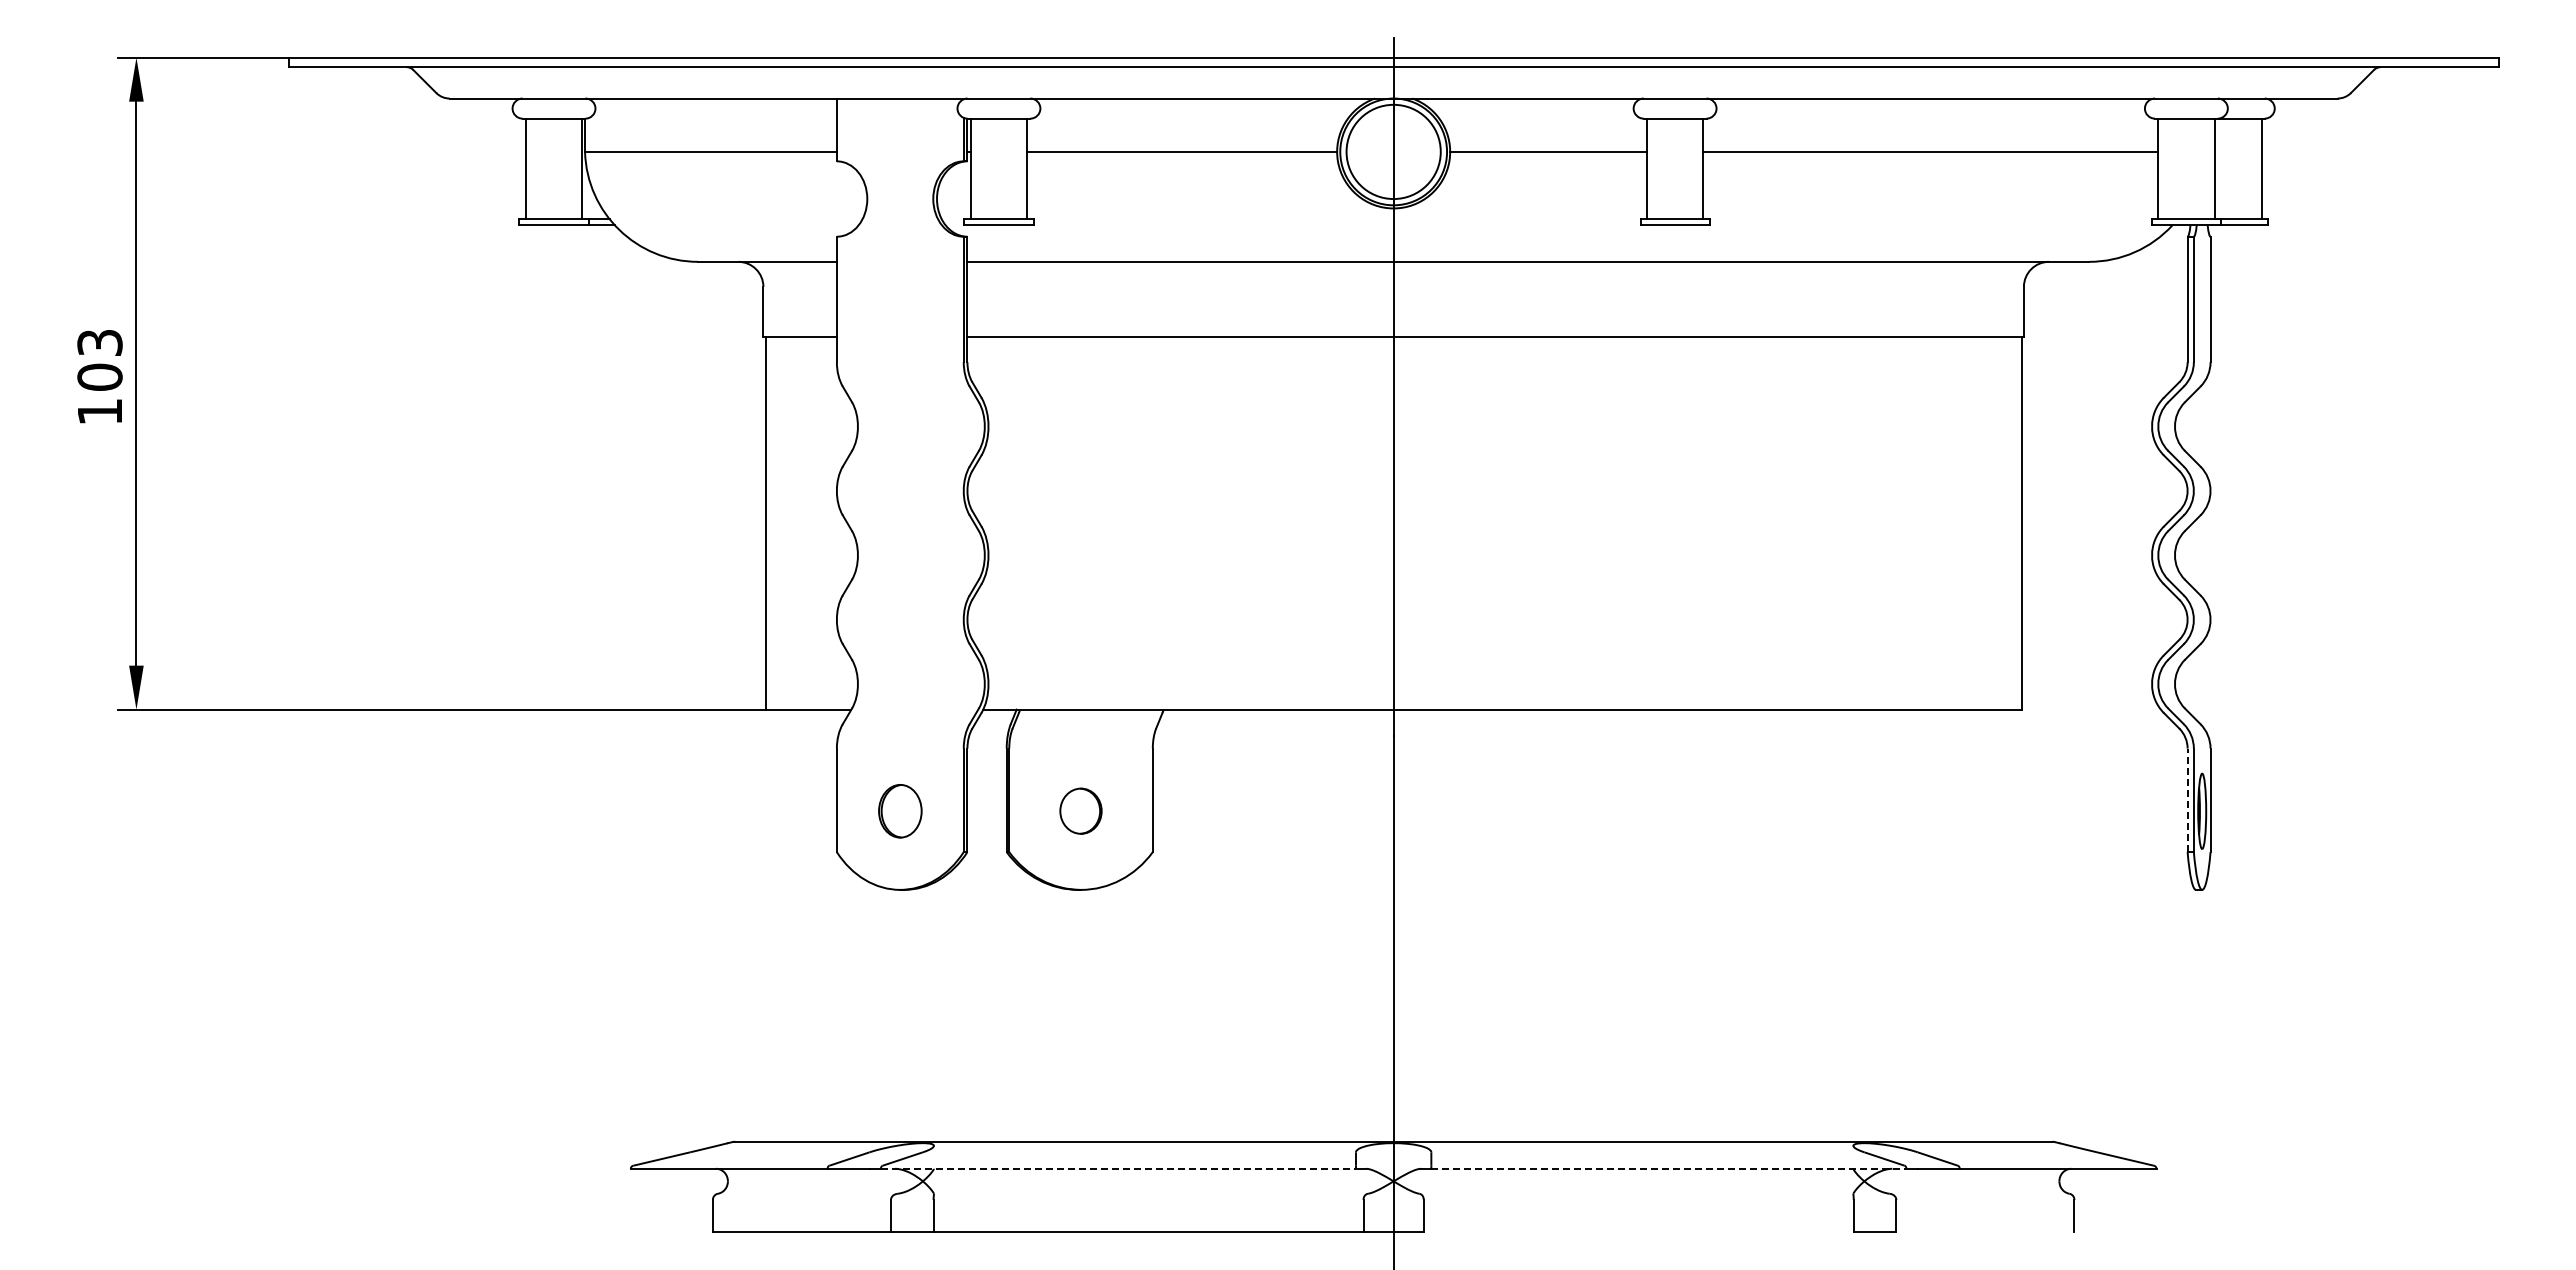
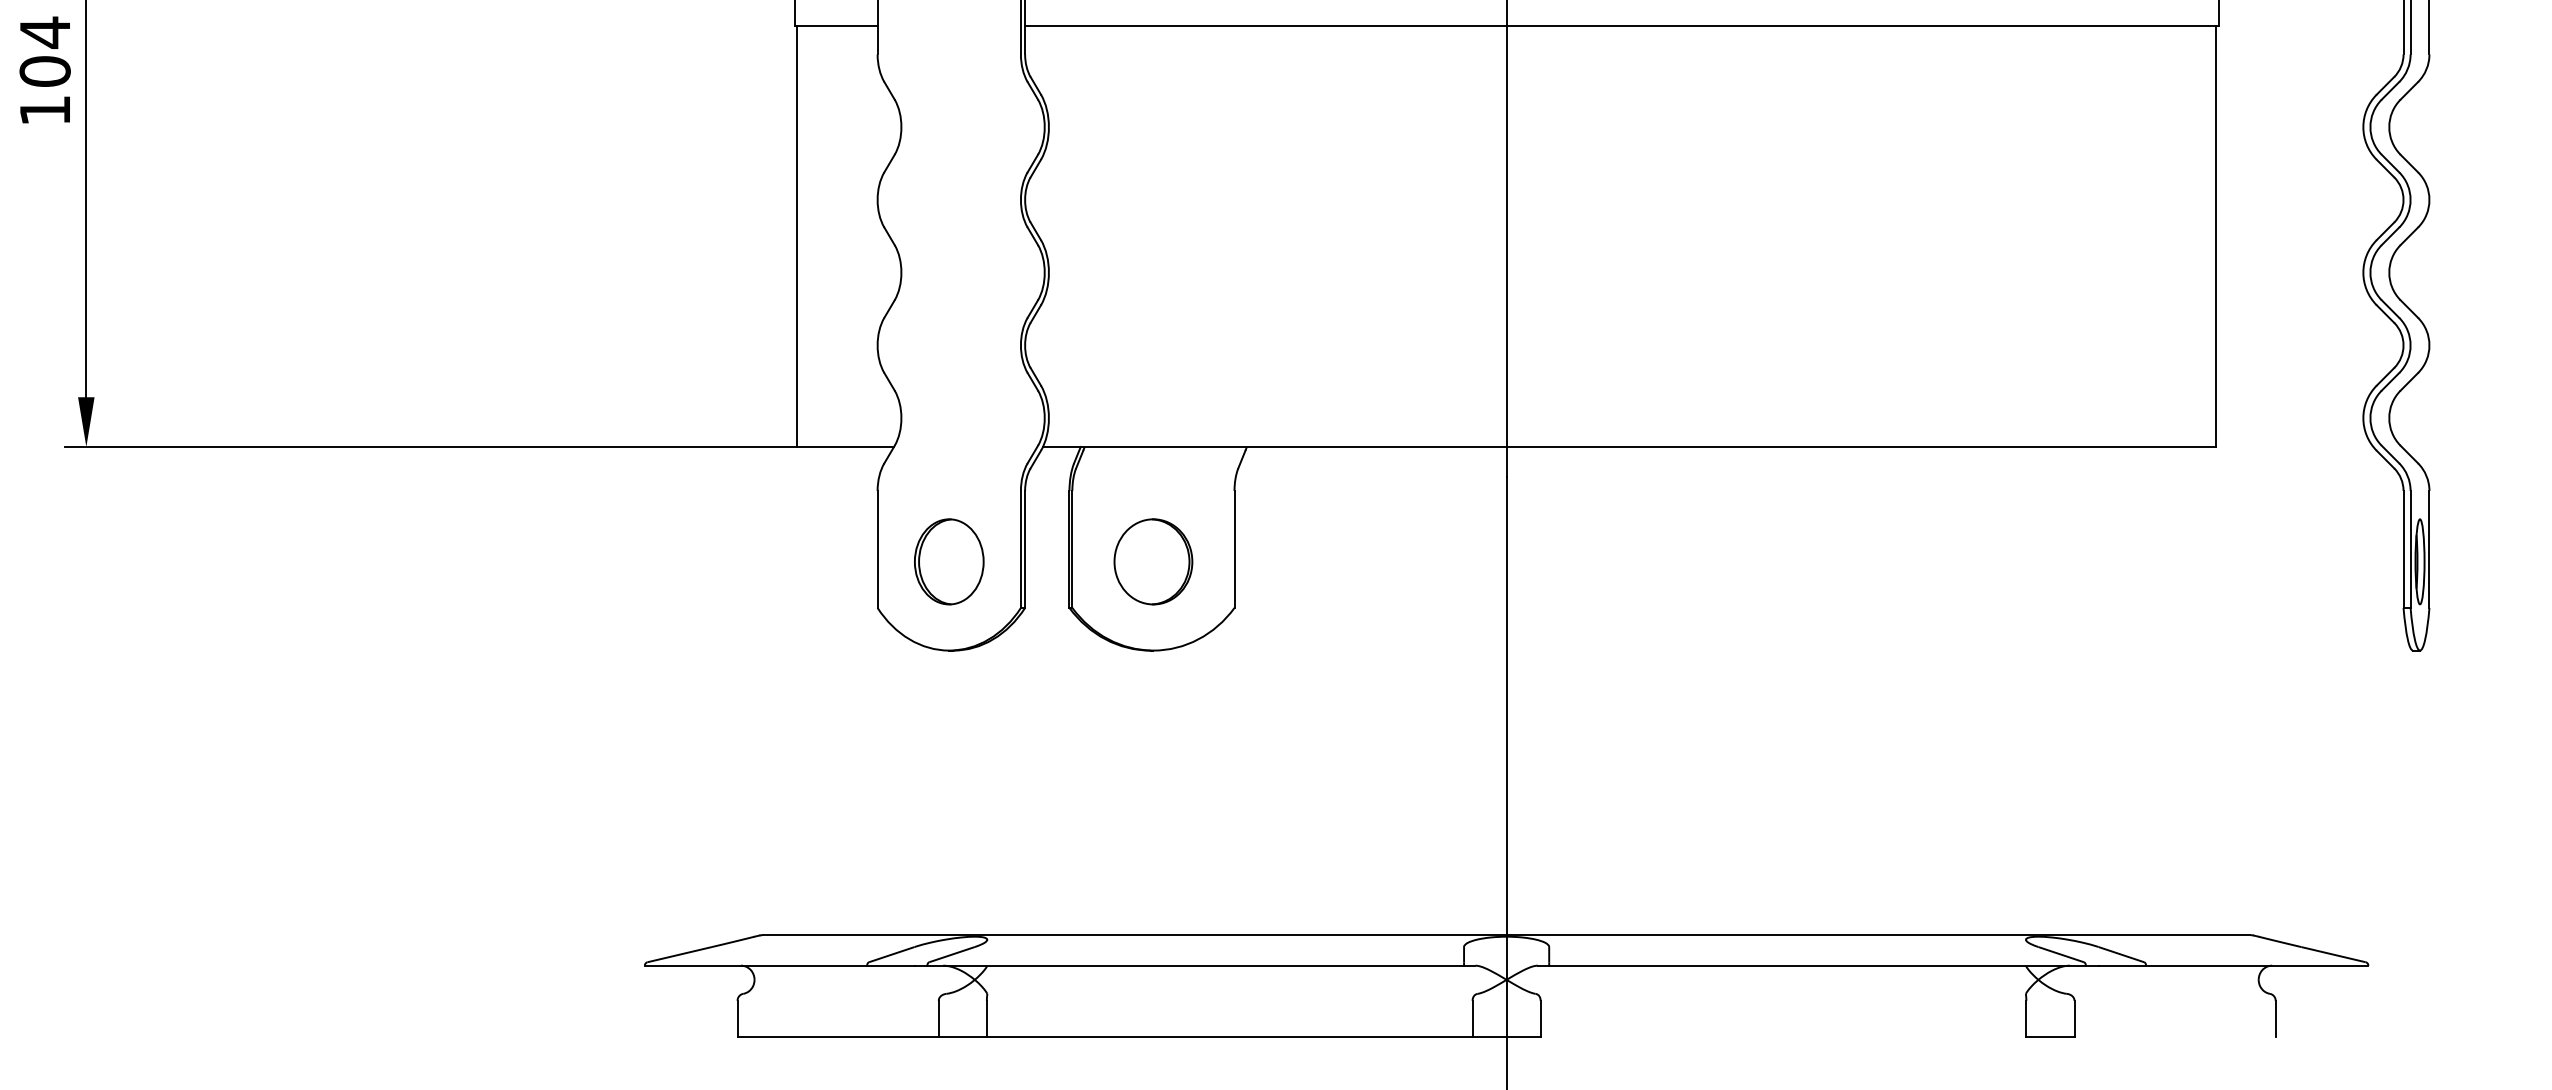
text: (99, 342) -> (44, 32), 103 -> 104
line: (2187, 800) -> (2403, 549), dashed -> solid
part: (900, 810) -> (949, 560), size x1.43
part: (1080, 810) -> (1152, 560), size x1.67
line: (1118, 1168) -> (1195, 965), dashed -> solid
line: (1668, 1168) -> (1817, 965), dashed -> solid

